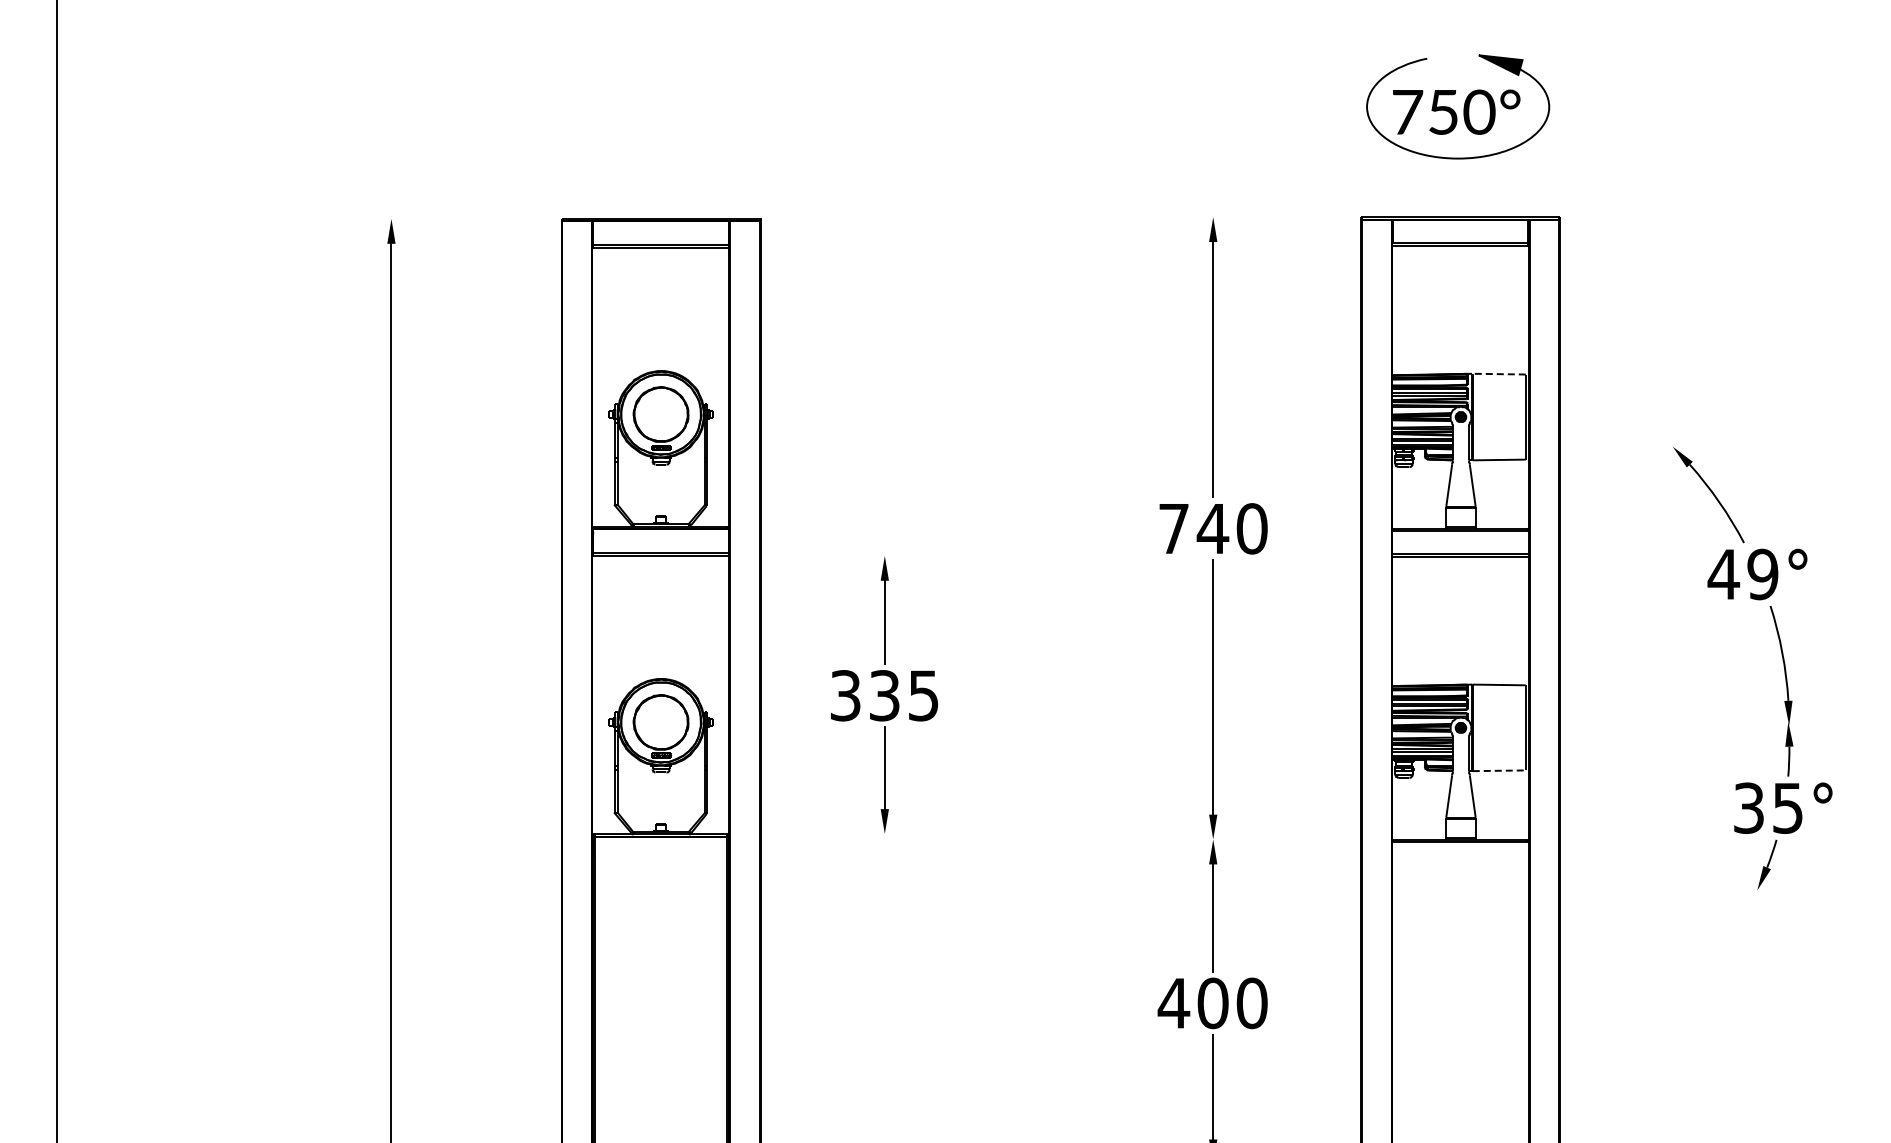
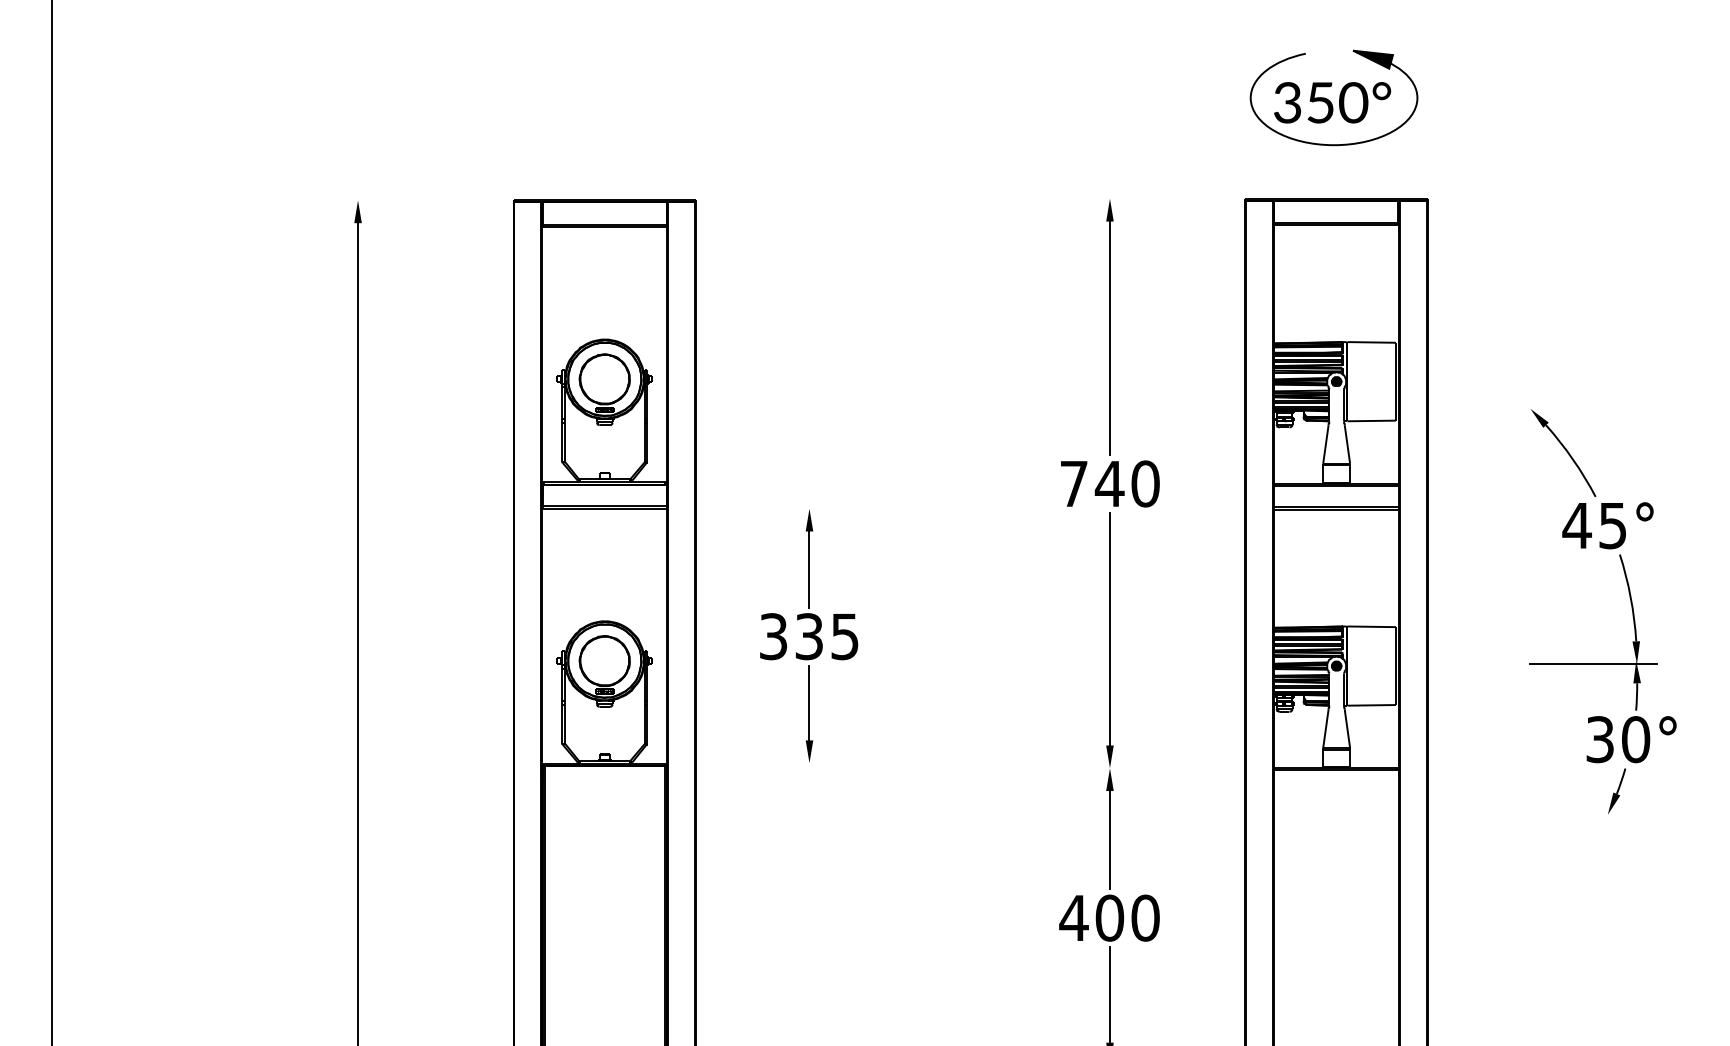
text: (1407, 111) -> (1287, 102), 750° -> 350°
line: (1499, 374) -> (1371, 342), dashed -> solid
text: (1762, 574) -> (1612, 525), 49° -> 45°
line: (1741, 725) -> (1593, 663), added
line: (1499, 770) -> (1371, 705), dashed -> solid
text: (1787, 807) -> (1635, 738), 35° -> 30°

